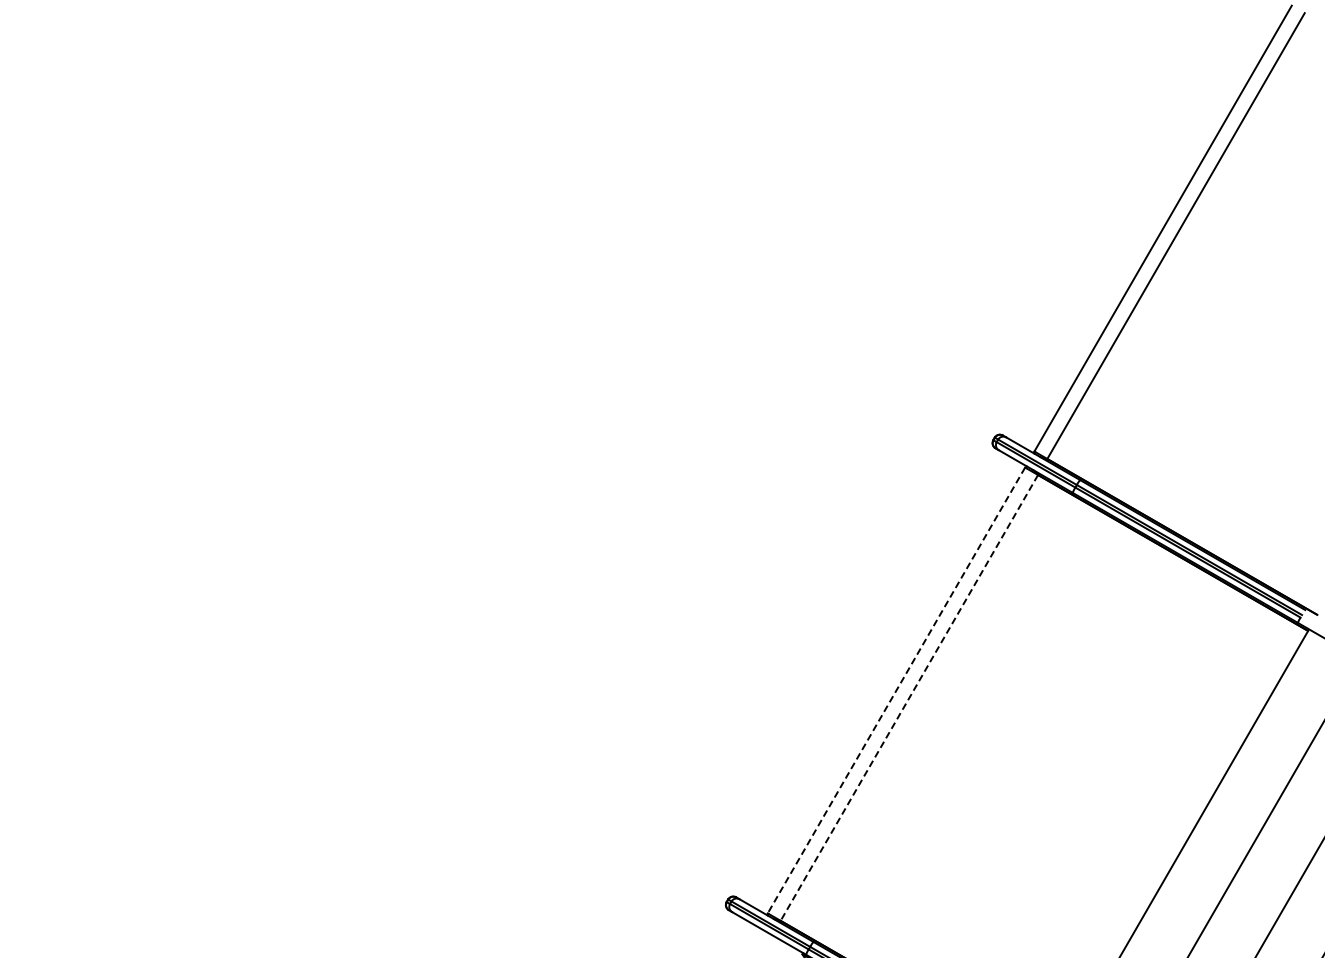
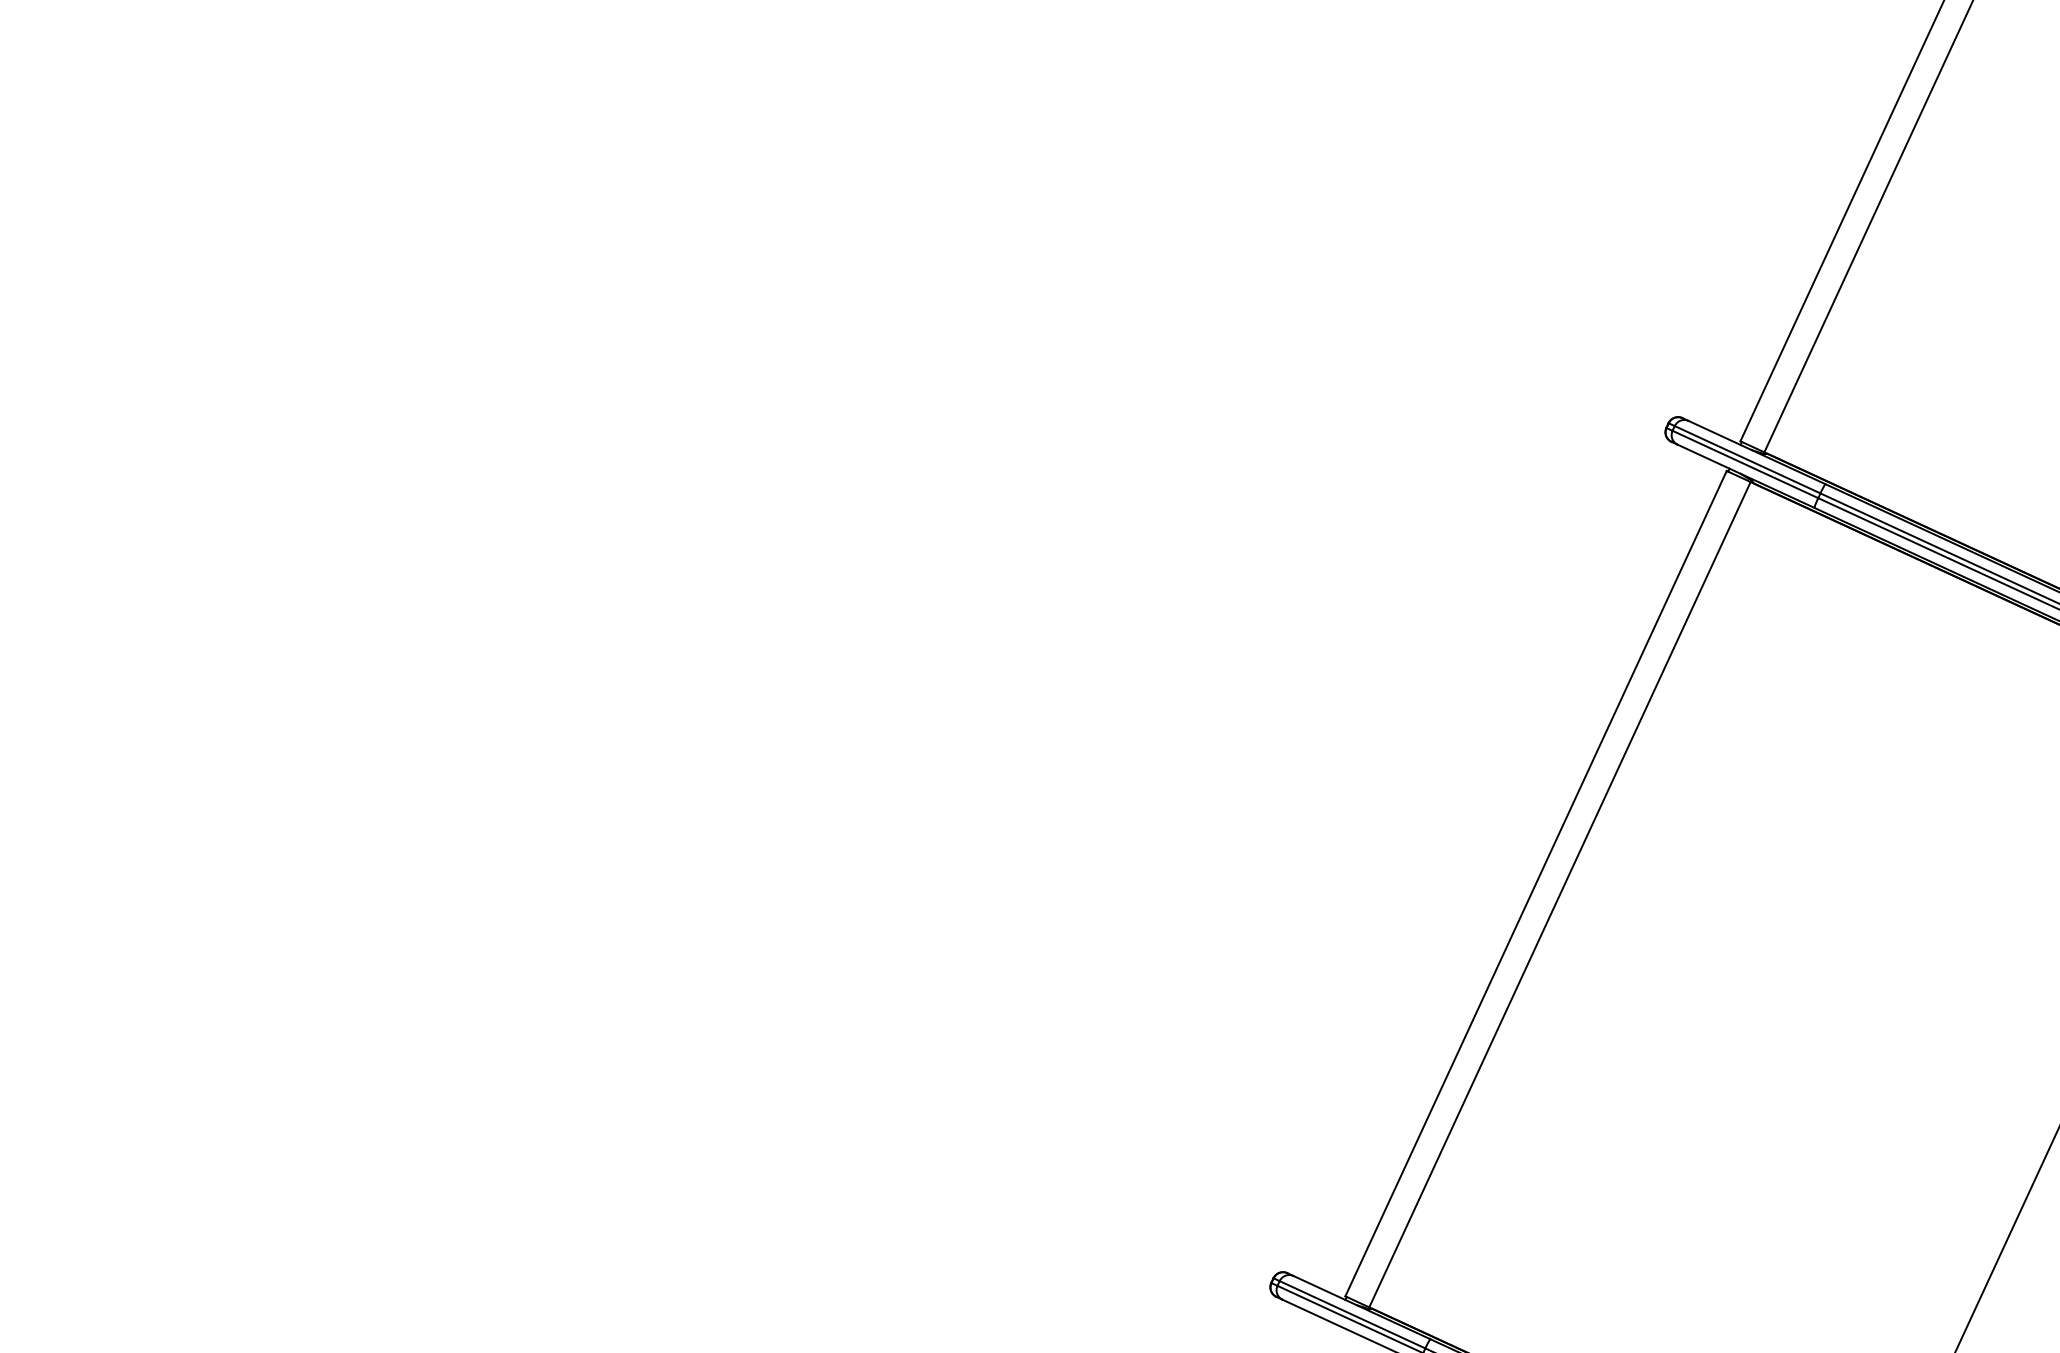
line: (896, 690) -> (1536, 883), dashed -> solid
line: (909, 698) -> (1560, 895), dashed -> solid

